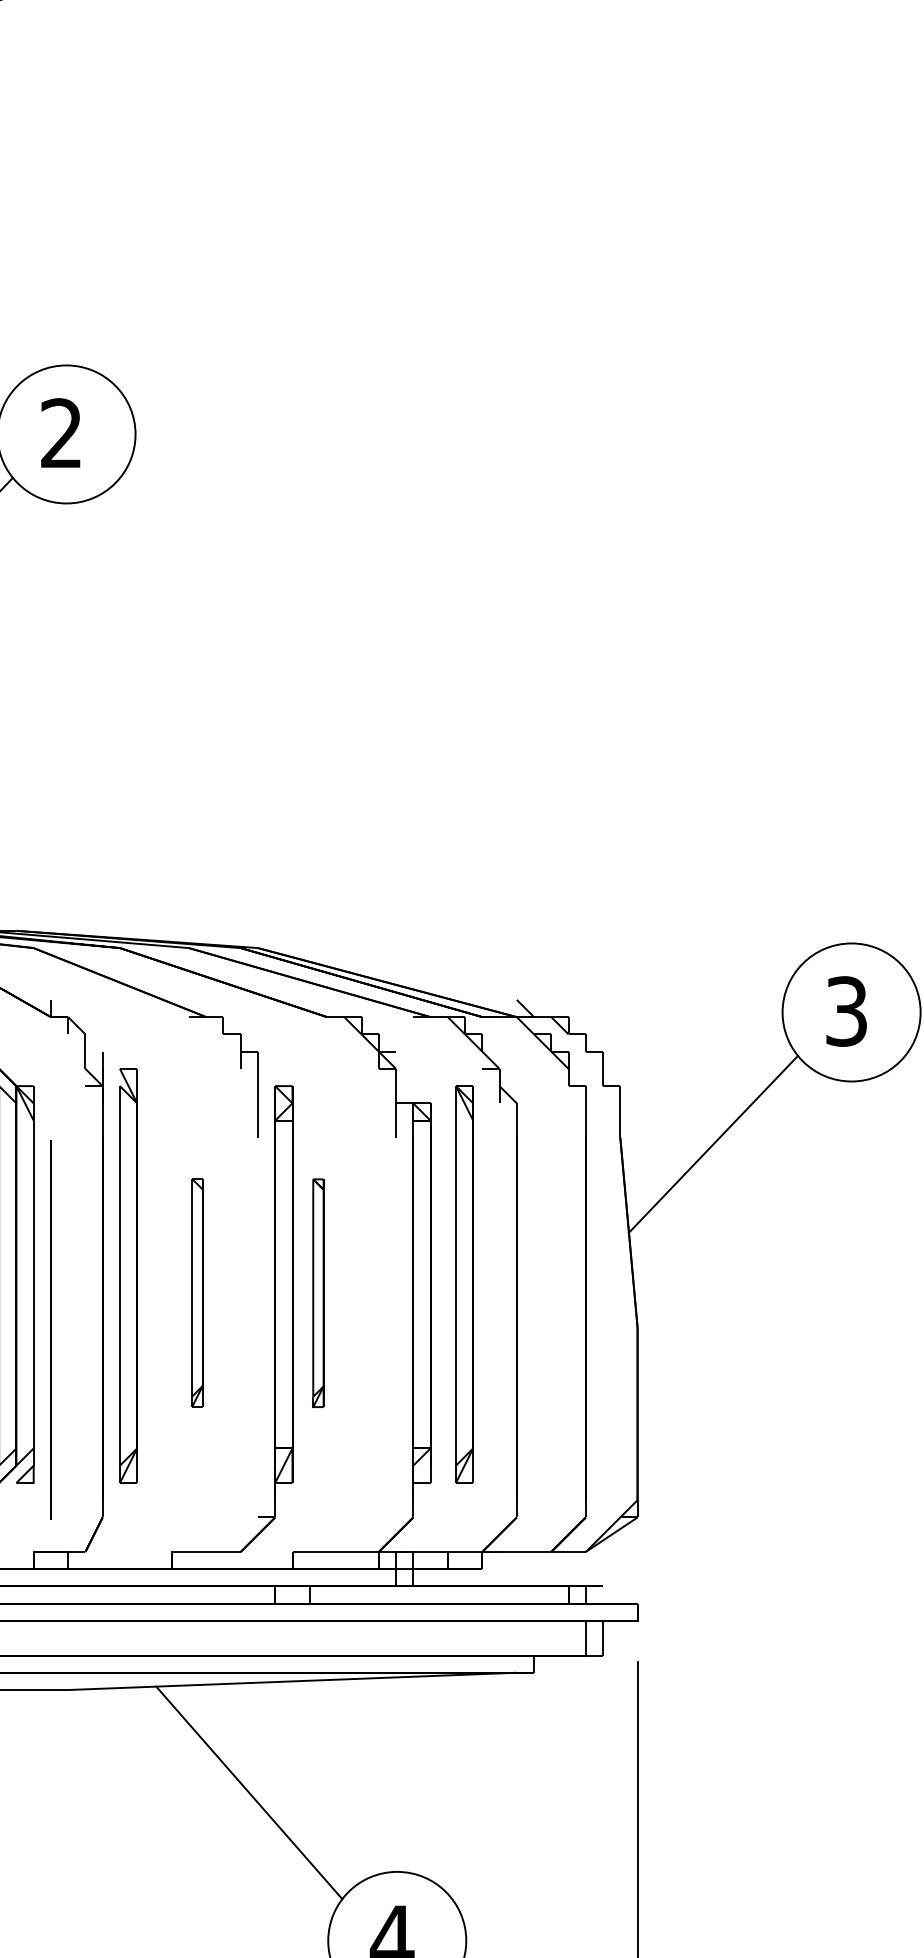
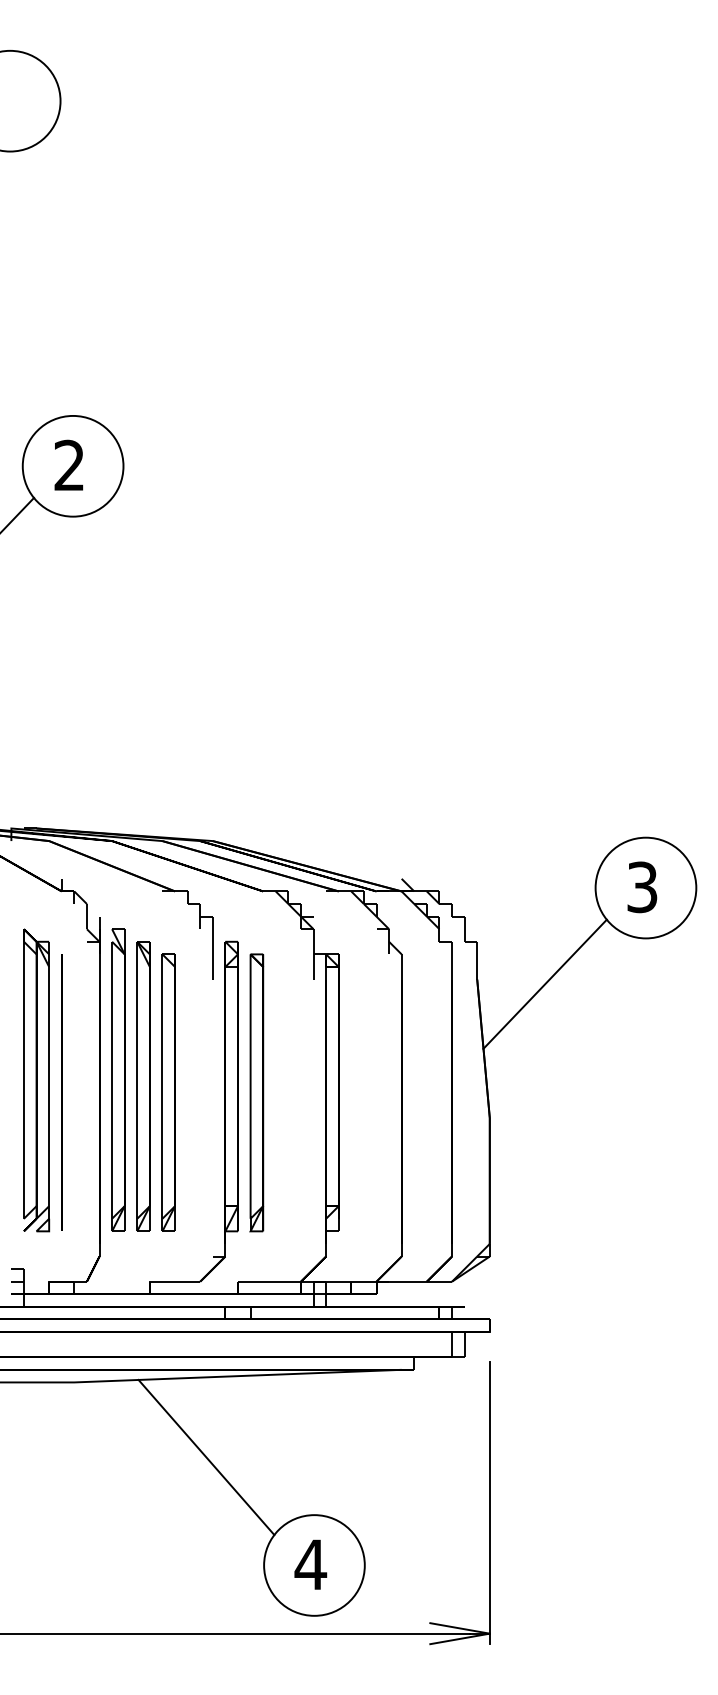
part: (464, 1284) -> (143, 1086), moved
part: (197, 1292) -> (168, 1092), size x1.67
part: (317, 1292) -> (256, 1092), size x1.67
line: (50, 1329) -> (61, 1092), moved

